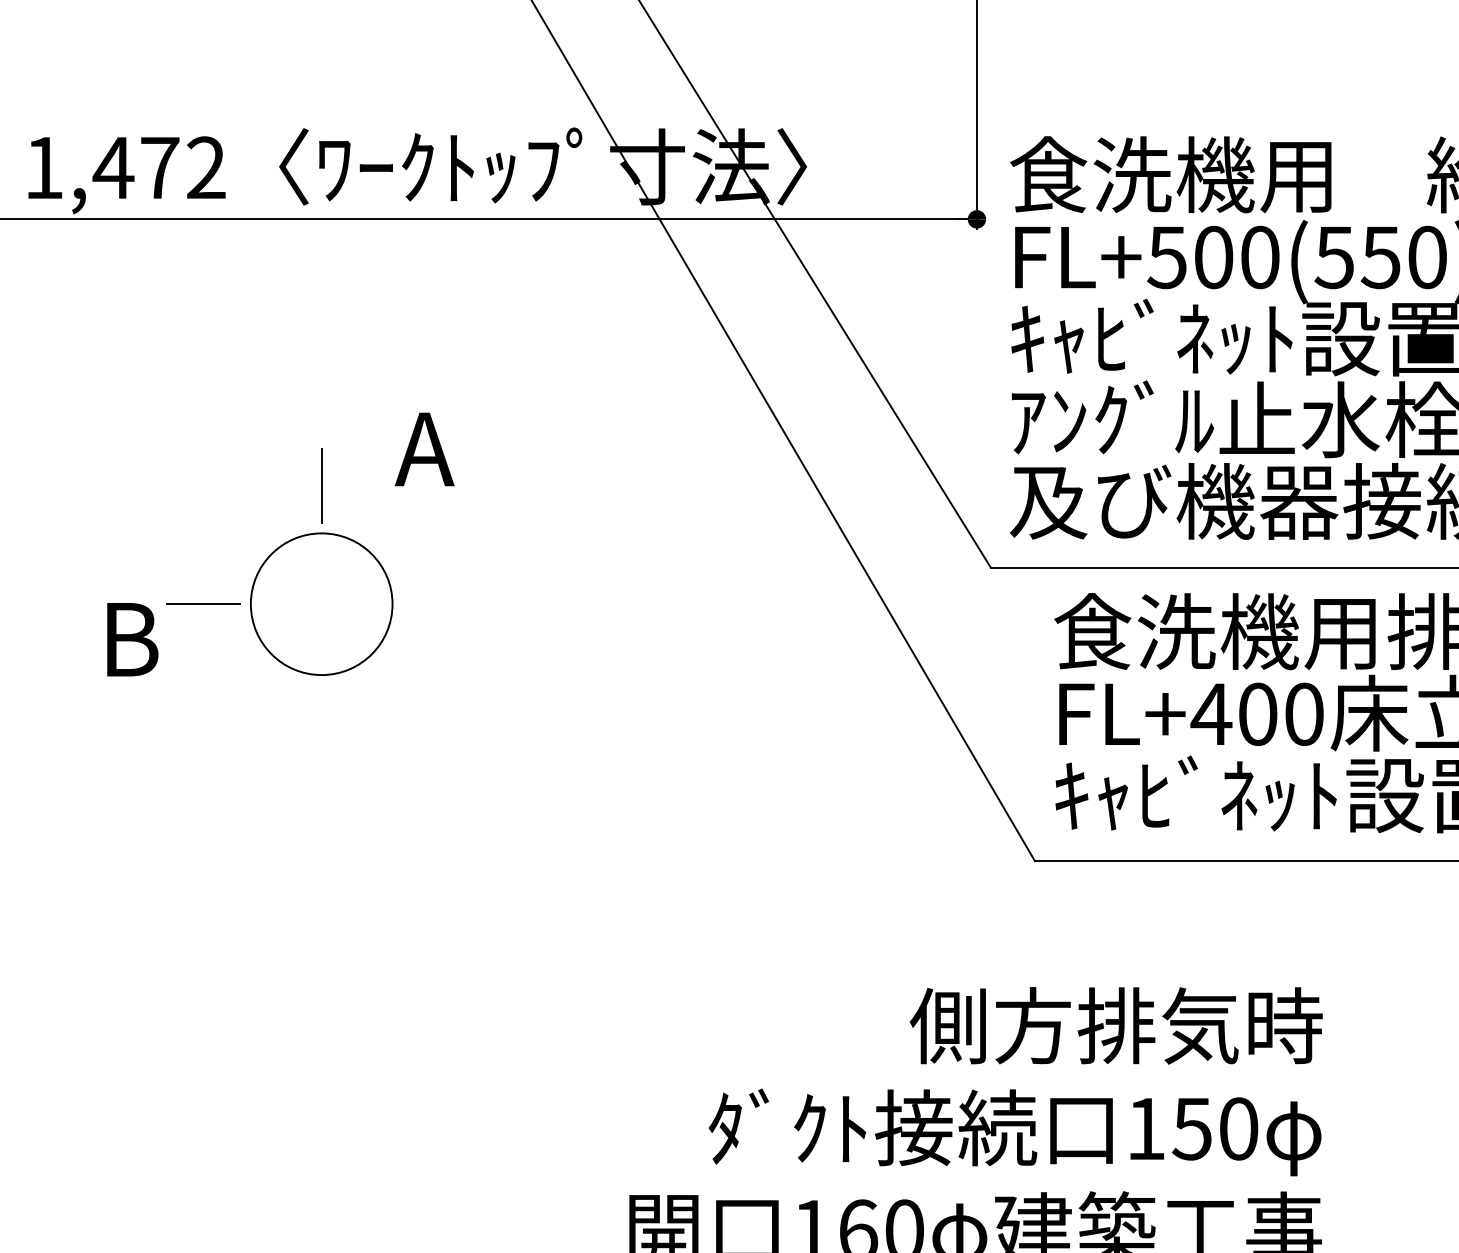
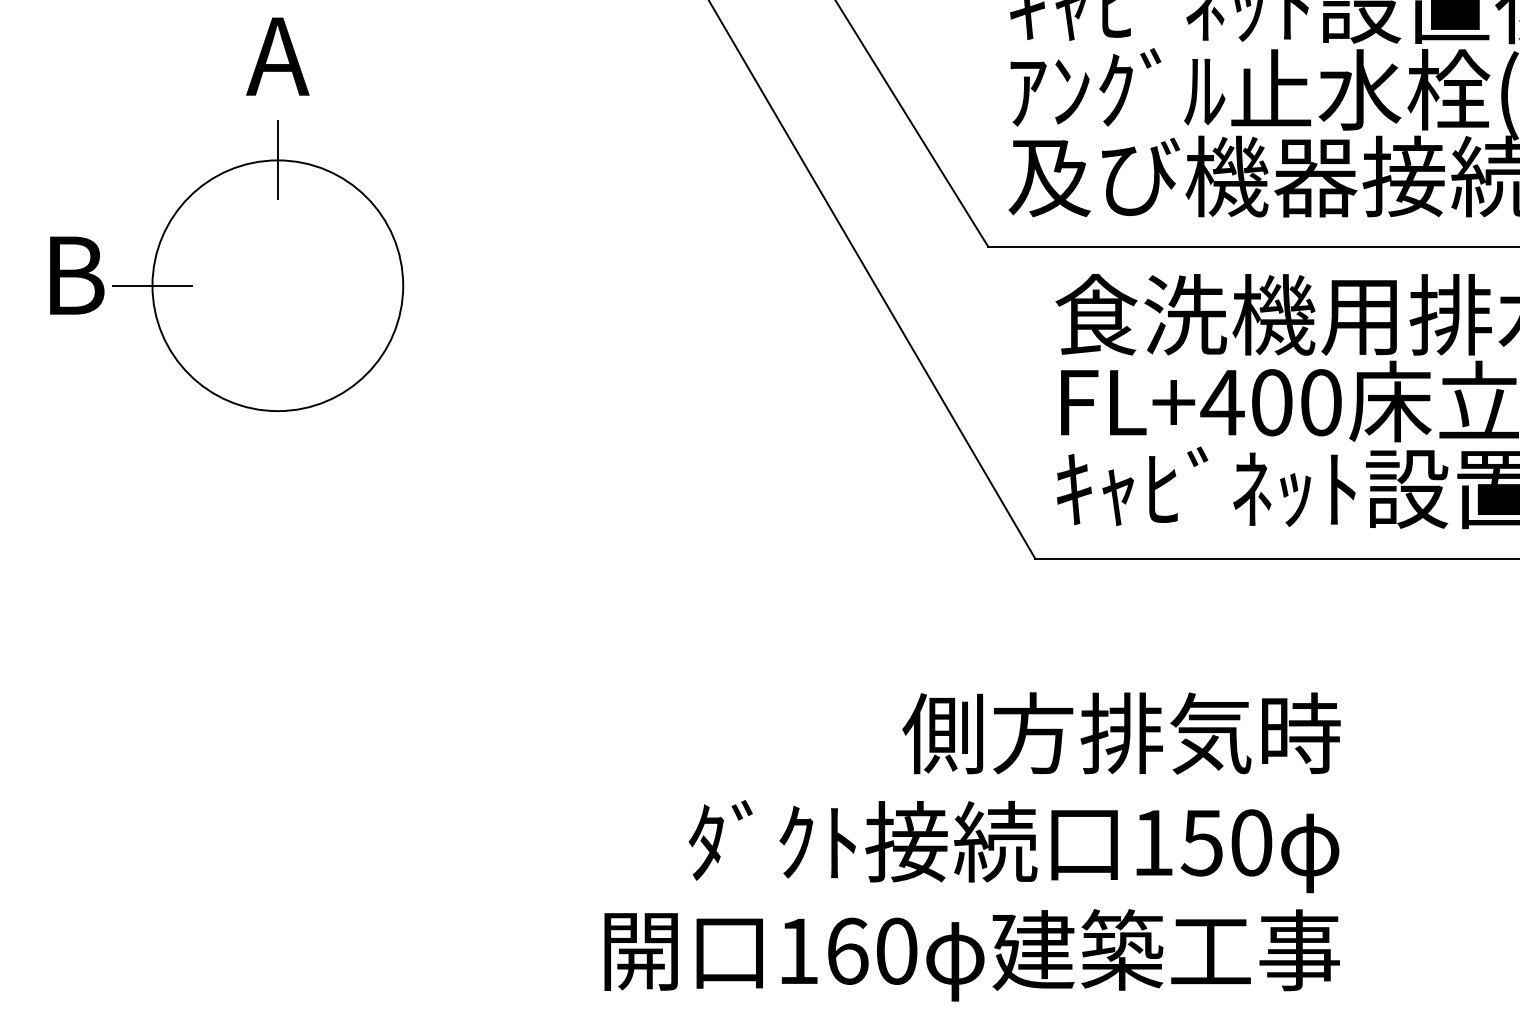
text: (424, 449) -> (277, 56), moved
circle: (321, 604) -> (277, 286), size x1.67
text: (132, 639) -> (76, 275), moved

